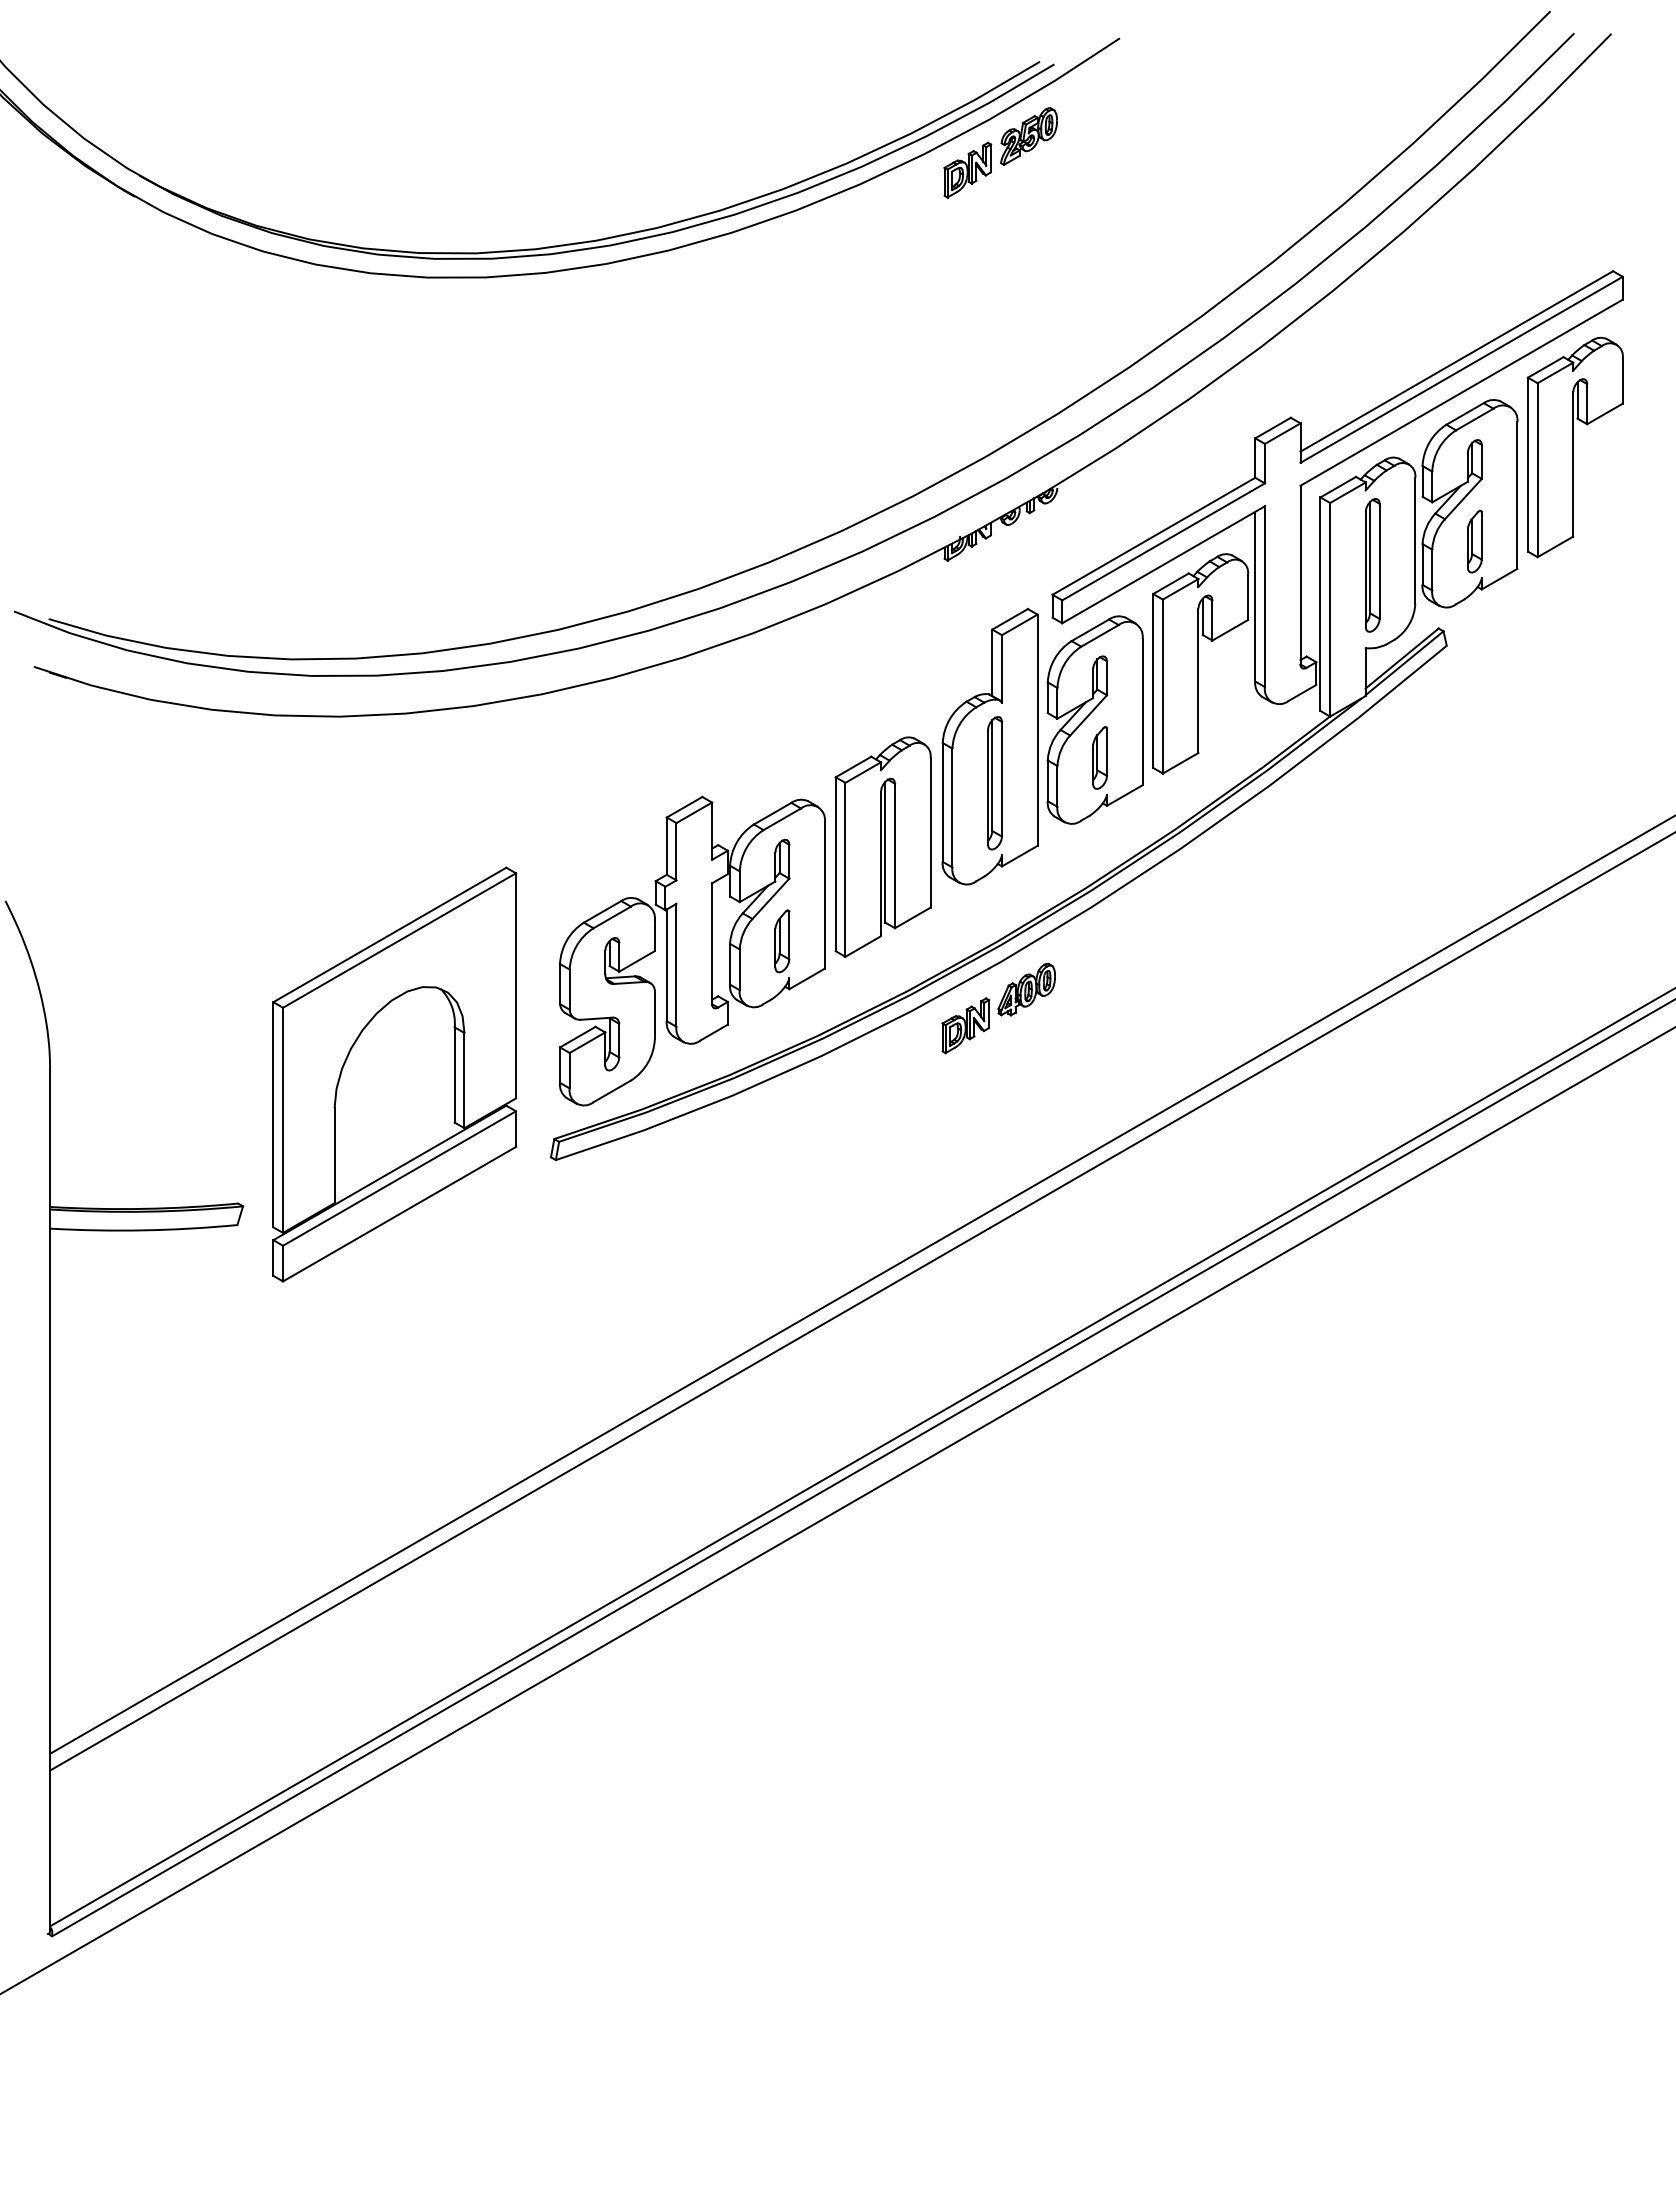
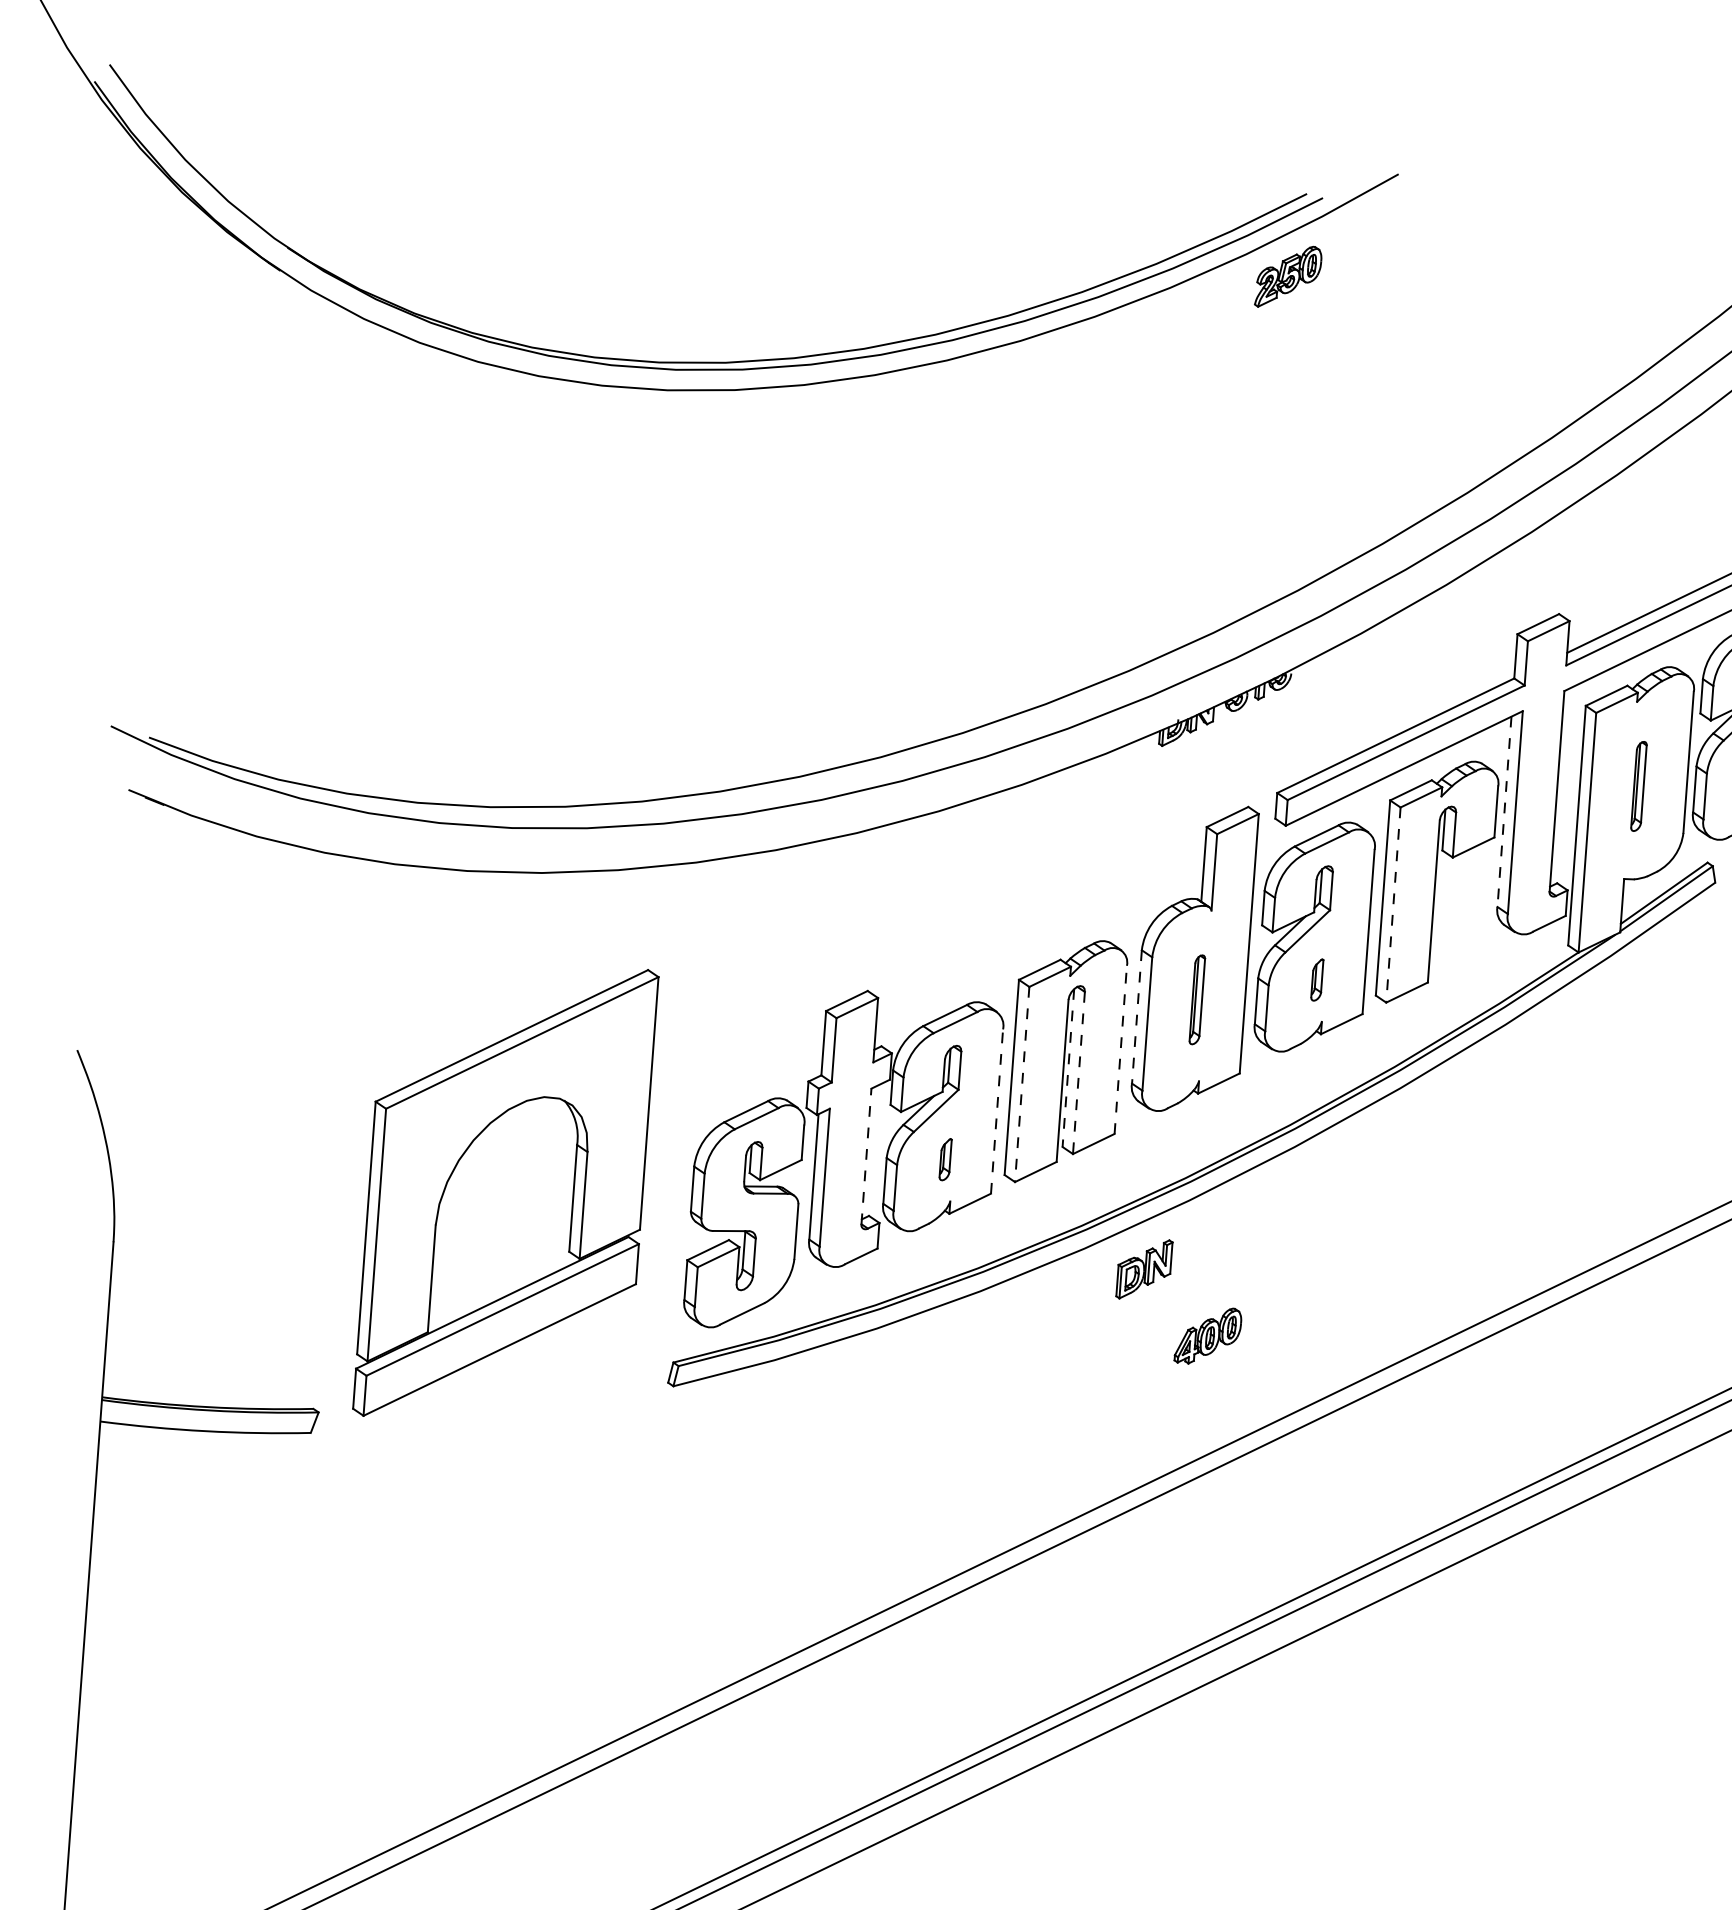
part: (967, 169) -> (1216, 308), removed
part: (1372, 565) -> (1638, 786), size x0.6
line: (1255, 596) -> (1504, 811), solid -> dashed
line: (1162, 686) -> (1393, 904), solid -> dashed
part: (1100, 757) -> (1317, 979), size x0.6
part: (995, 783) -> (1197, 1000), size x0.6
line: (942, 802) -> (1136, 1016), solid -> dashed
line: (930, 832) -> (1120, 1049), solid -> dashed
line: (885, 852) -> (1068, 1068), solid -> dashed
line: (894, 856) -> (1078, 1073), solid -> dashed
line: (845, 869) -> (1022, 1084), solid -> dashed
line: (824, 894) -> (996, 1110), solid -> dashed
part: (782, 941) -> (945, 1159), size x0.6
line: (712, 943) -> (866, 1156), solid -> dashed
part: (1026, 989) -> (1207, 1335), moved
part: (394, 1074) -> (505, 1192), moved

